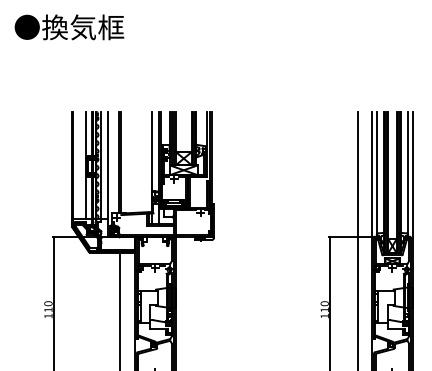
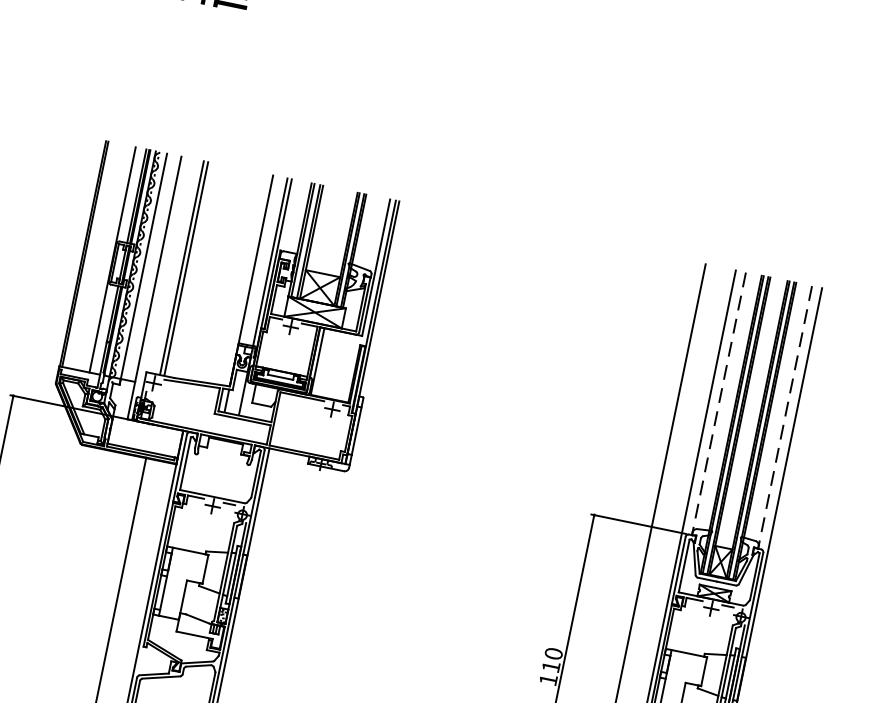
line: (376, 174) -> (718, 404), solid -> dashed
line: (408, 174) -> (785, 418), solid -> dashed

